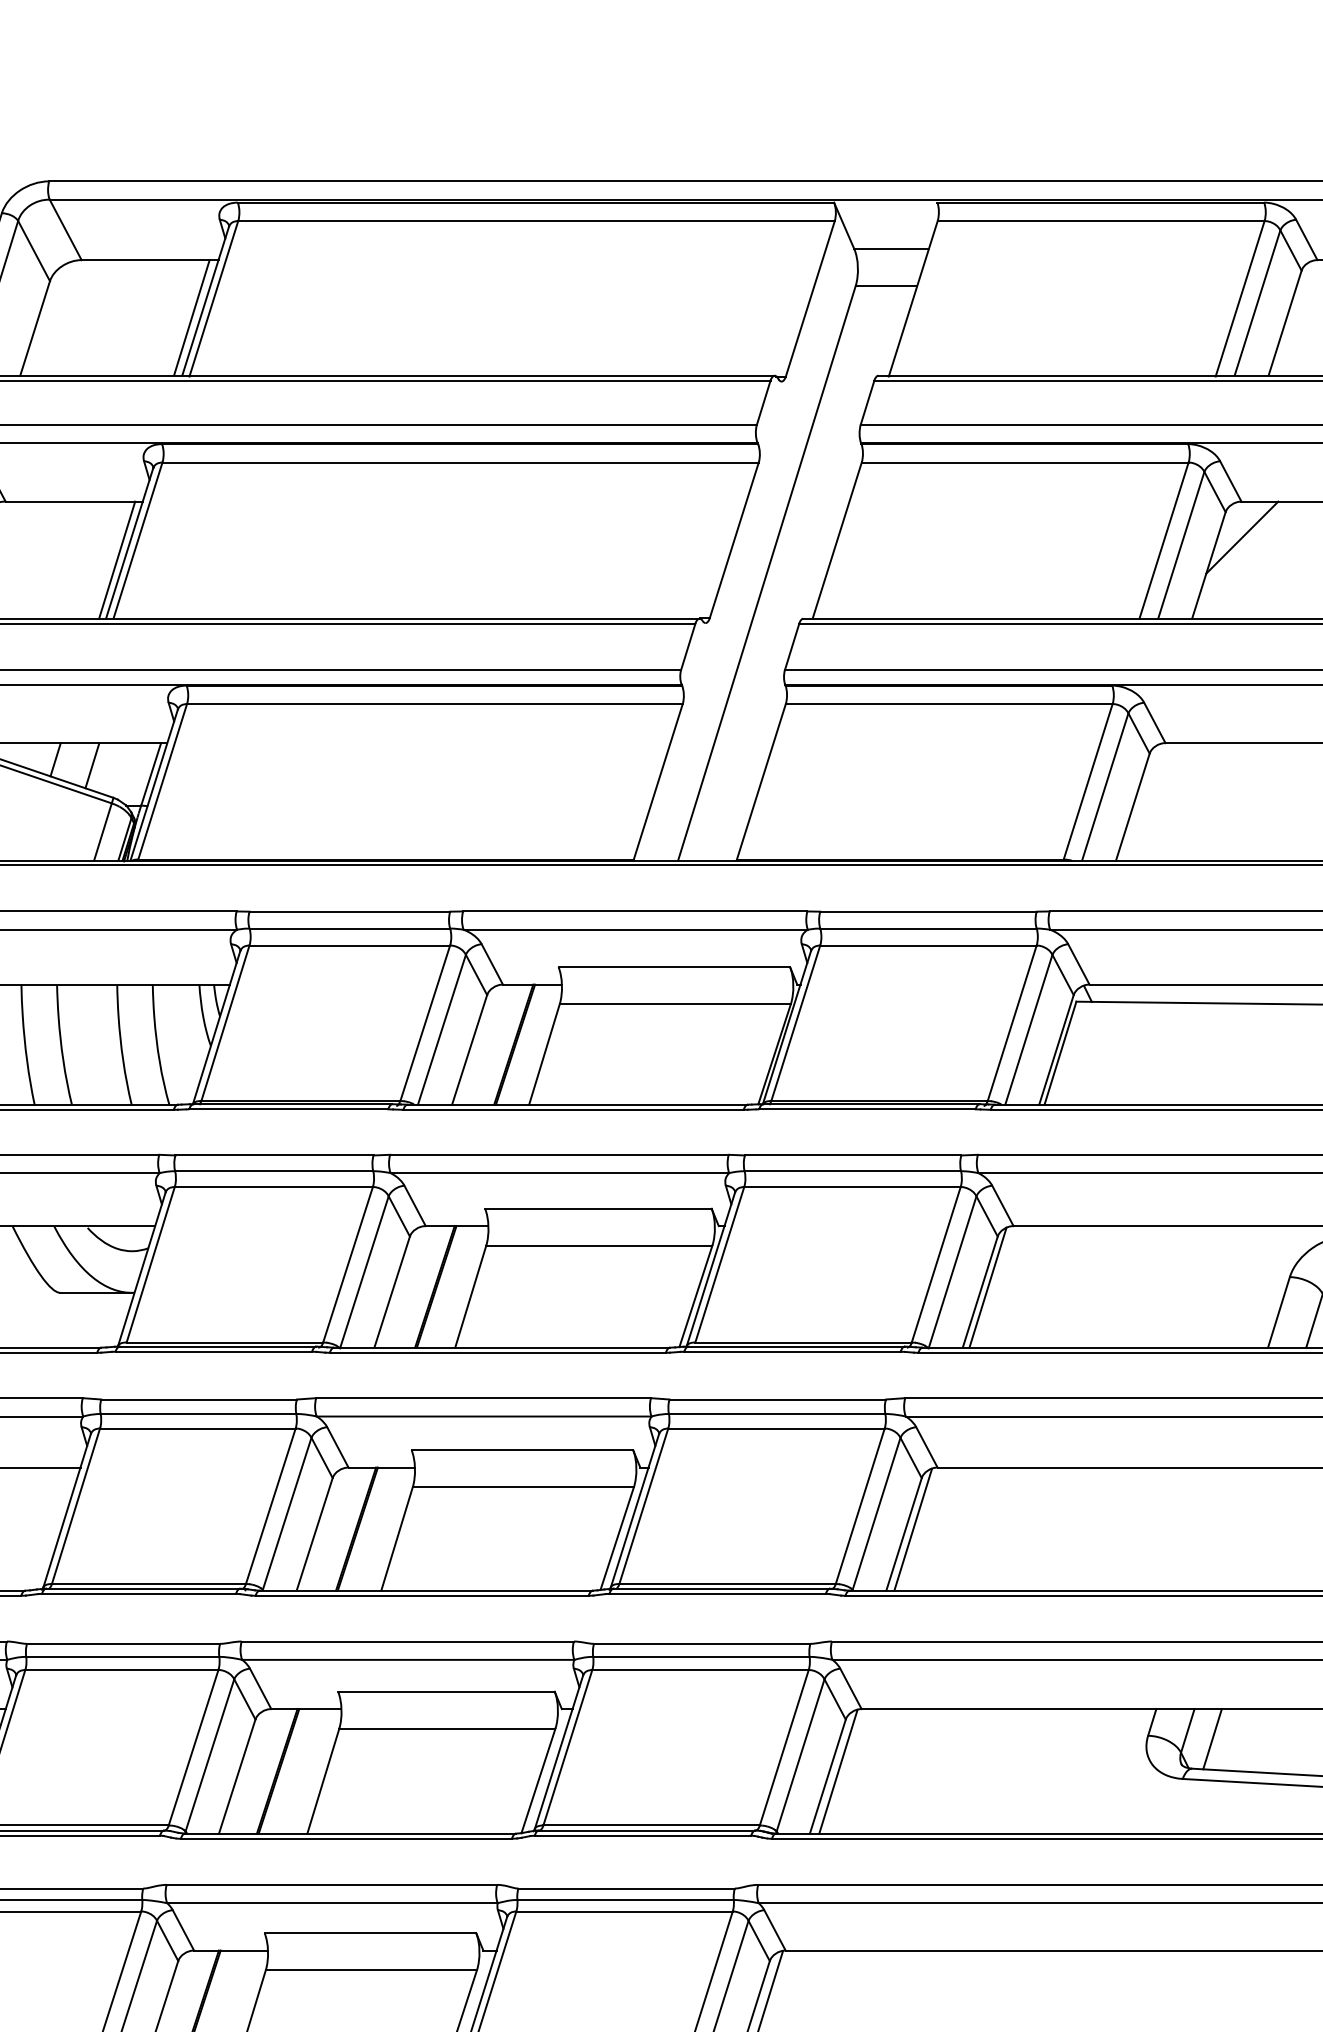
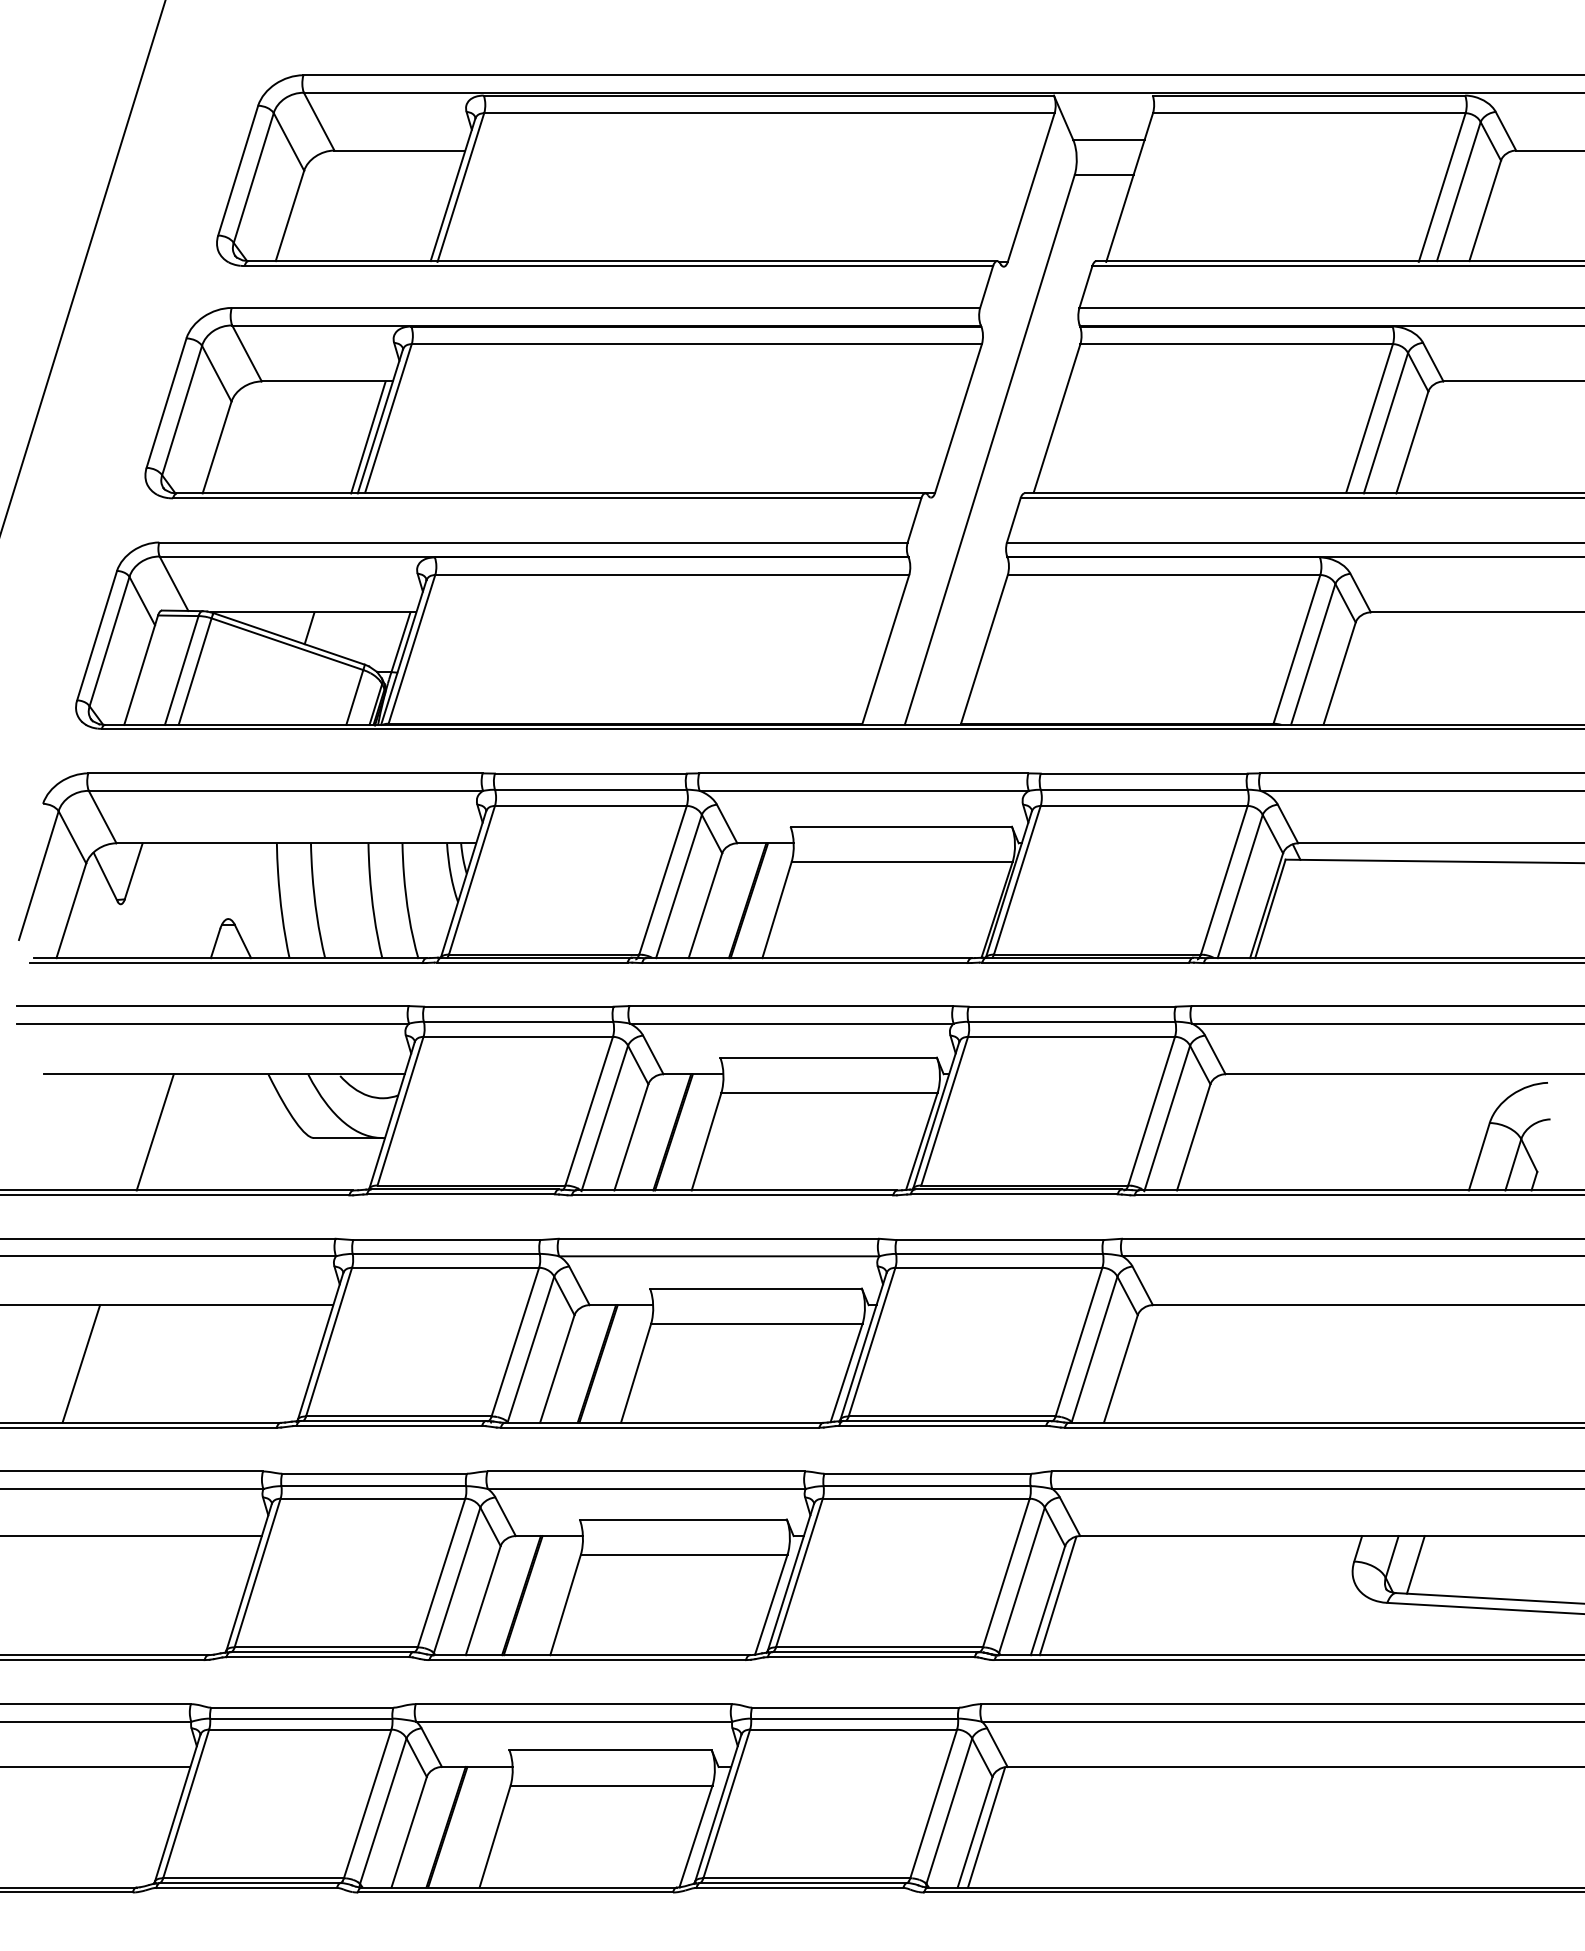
line: (191, 317) -> (439, 205), removed
line: (1241, 537) -> (1443, 415), removed
line: (92, 765) -> (344, 633), removed
line: (987, 1287) -> (1200, 1132), removed
line: (913, 1529) -> (1129, 1364), removed

